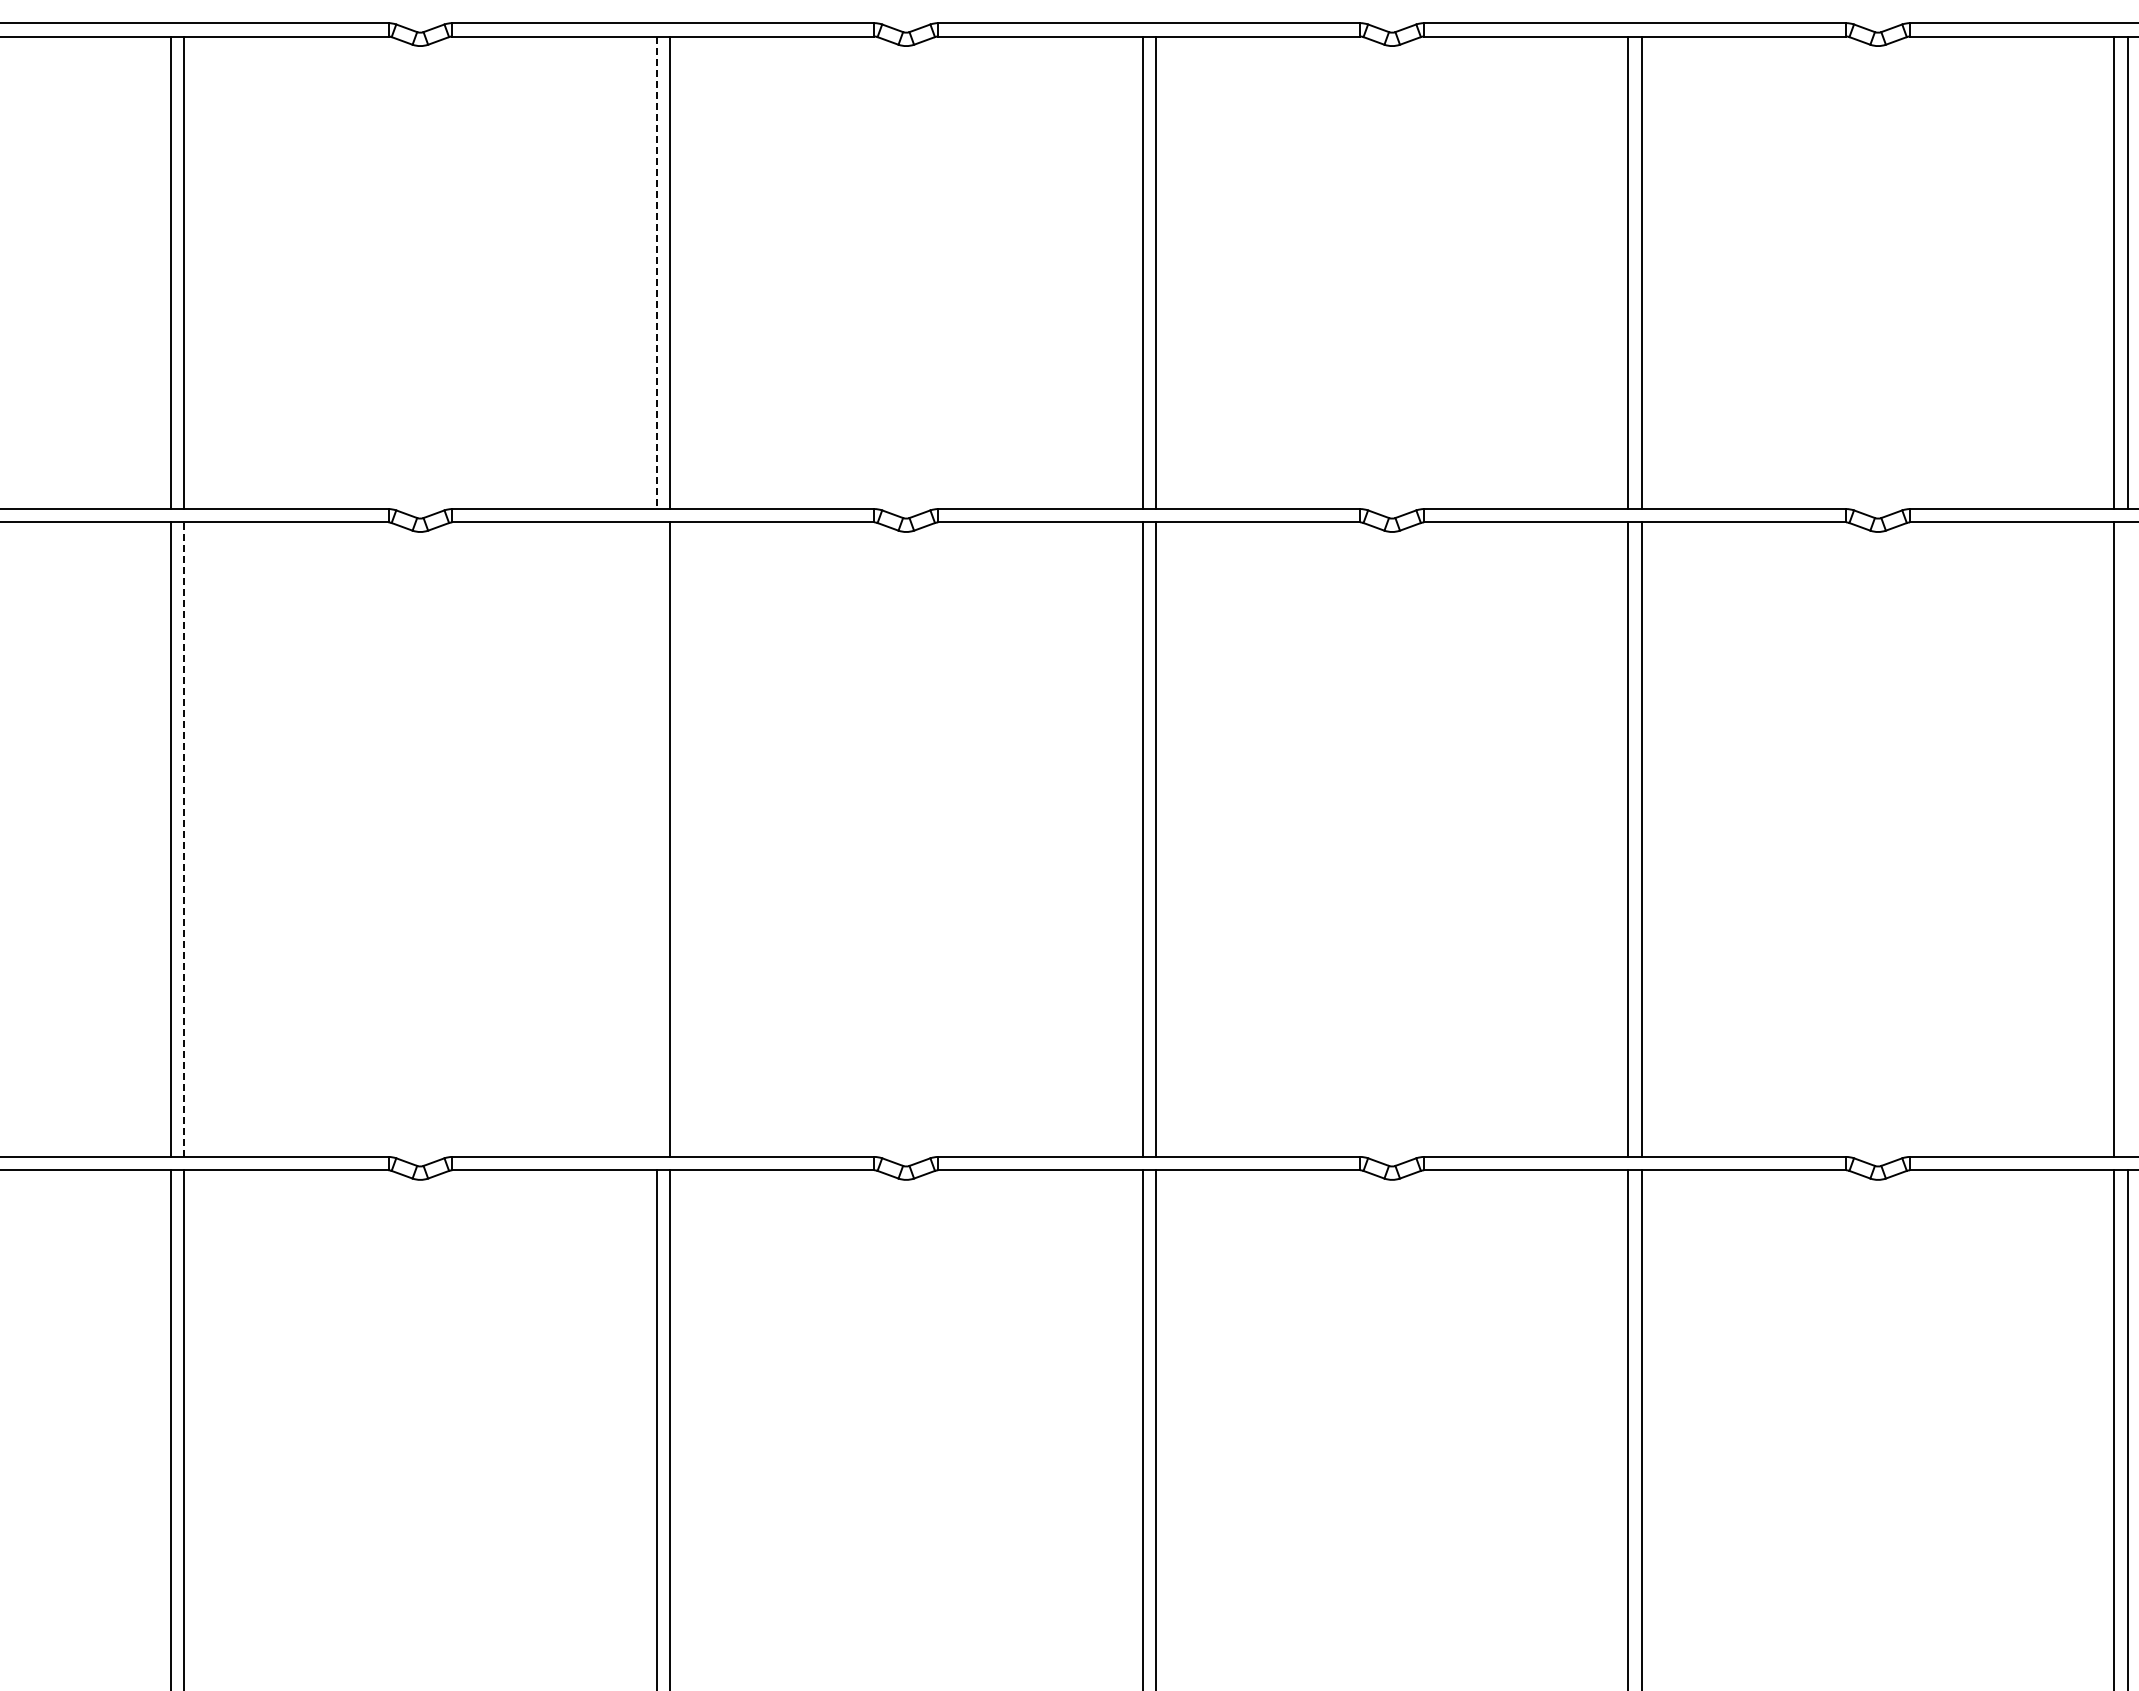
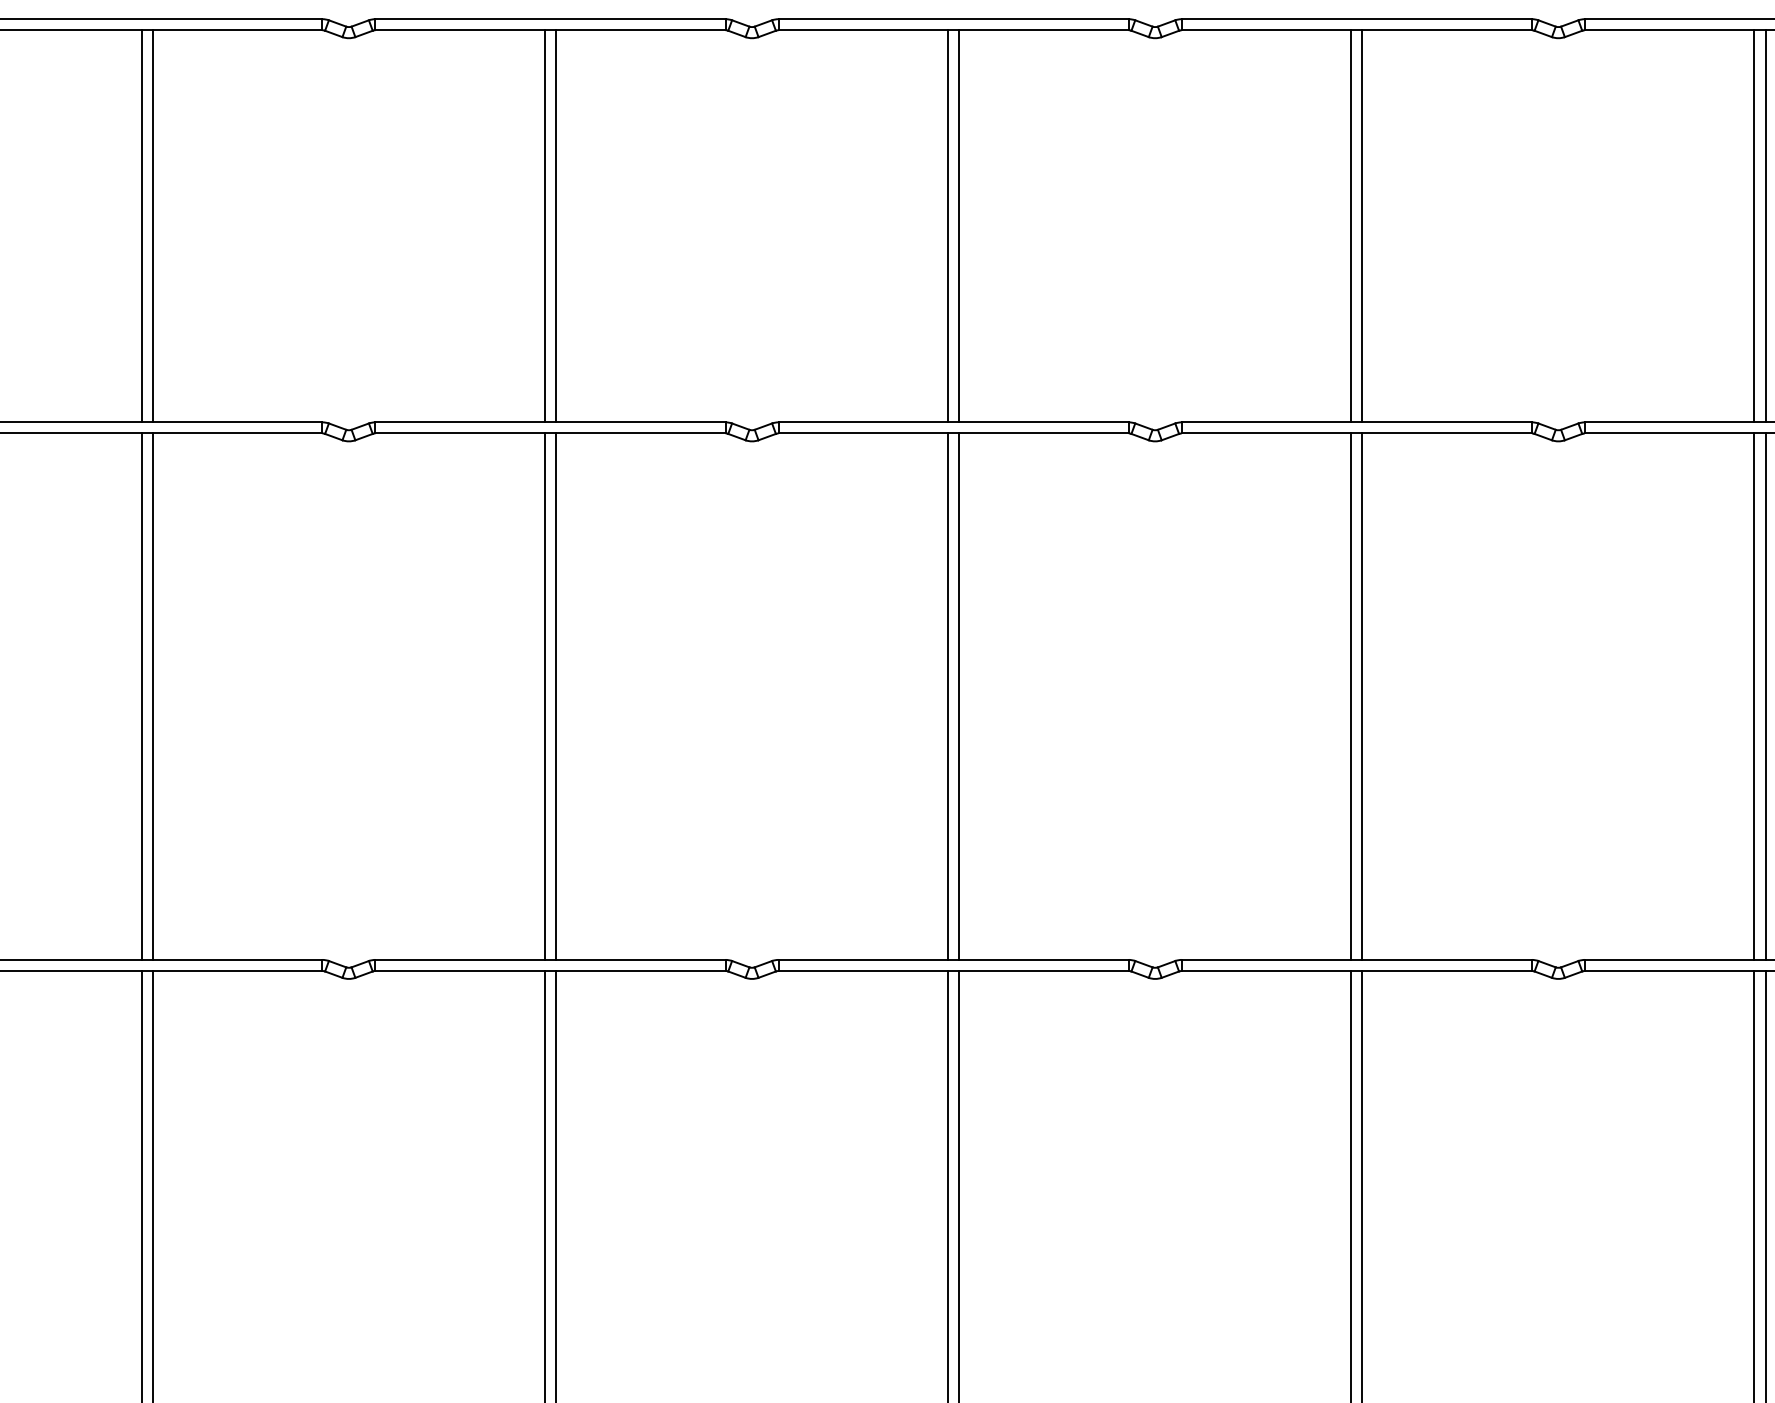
line: (656, 273) -> (544, 226), dashed -> solid
line: (184, 839) -> (153, 696), dashed -> solid
line: (656, 839) -> (544, 696), added
line: (2127, 839) -> (1765, 696), added

